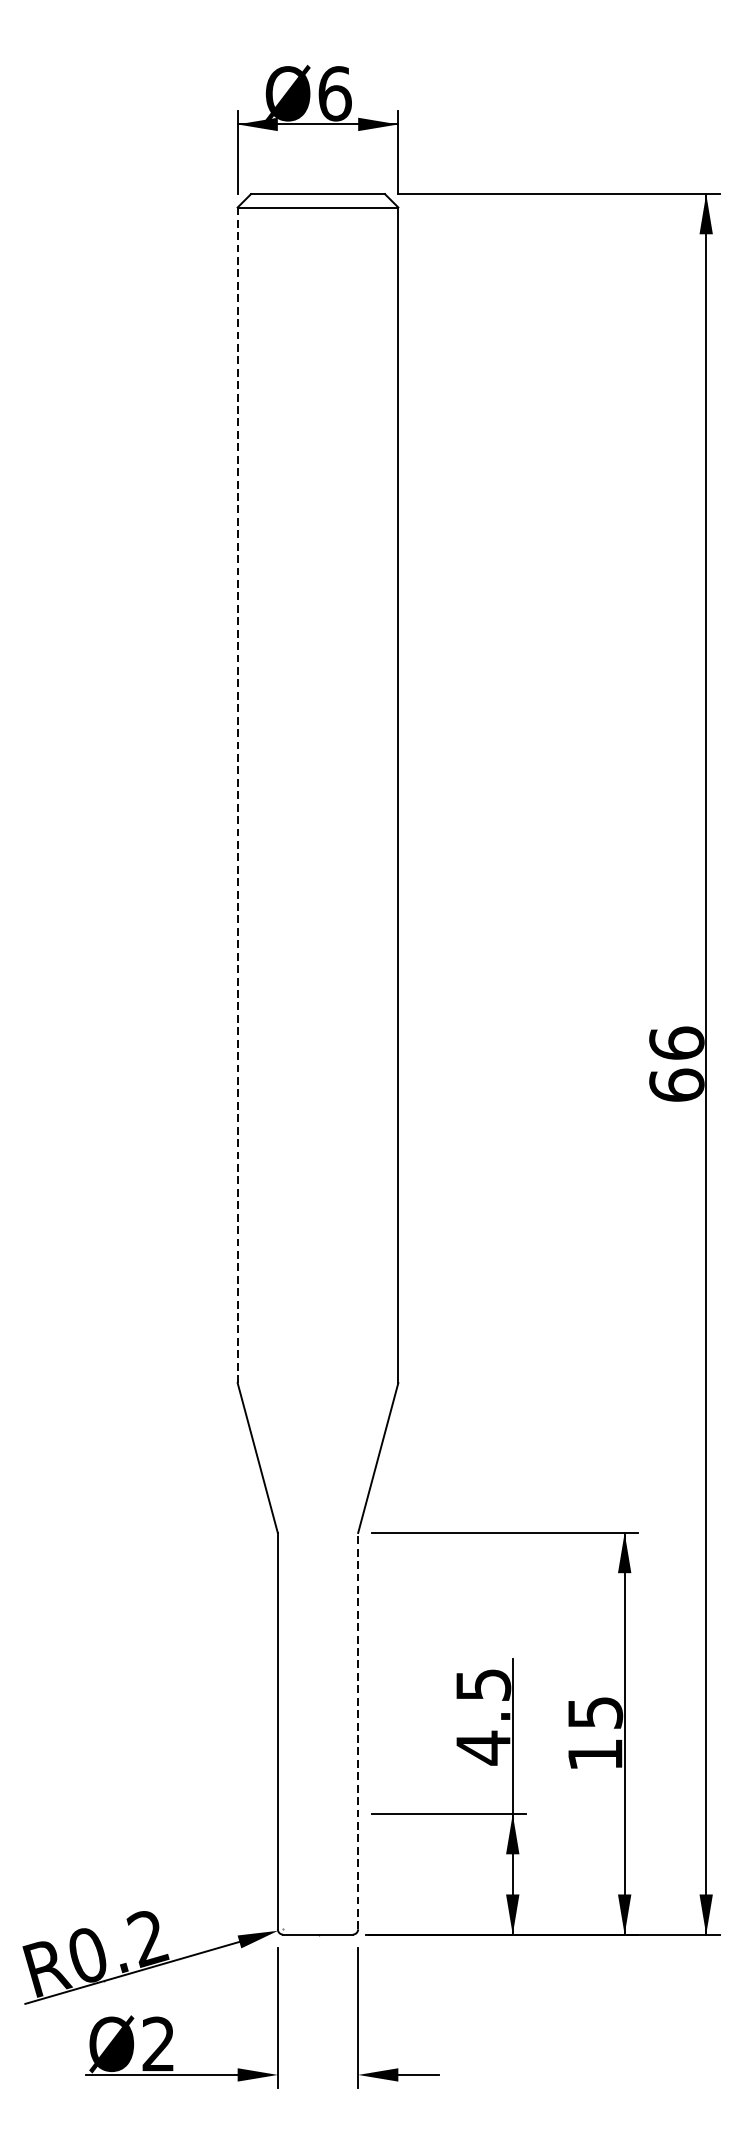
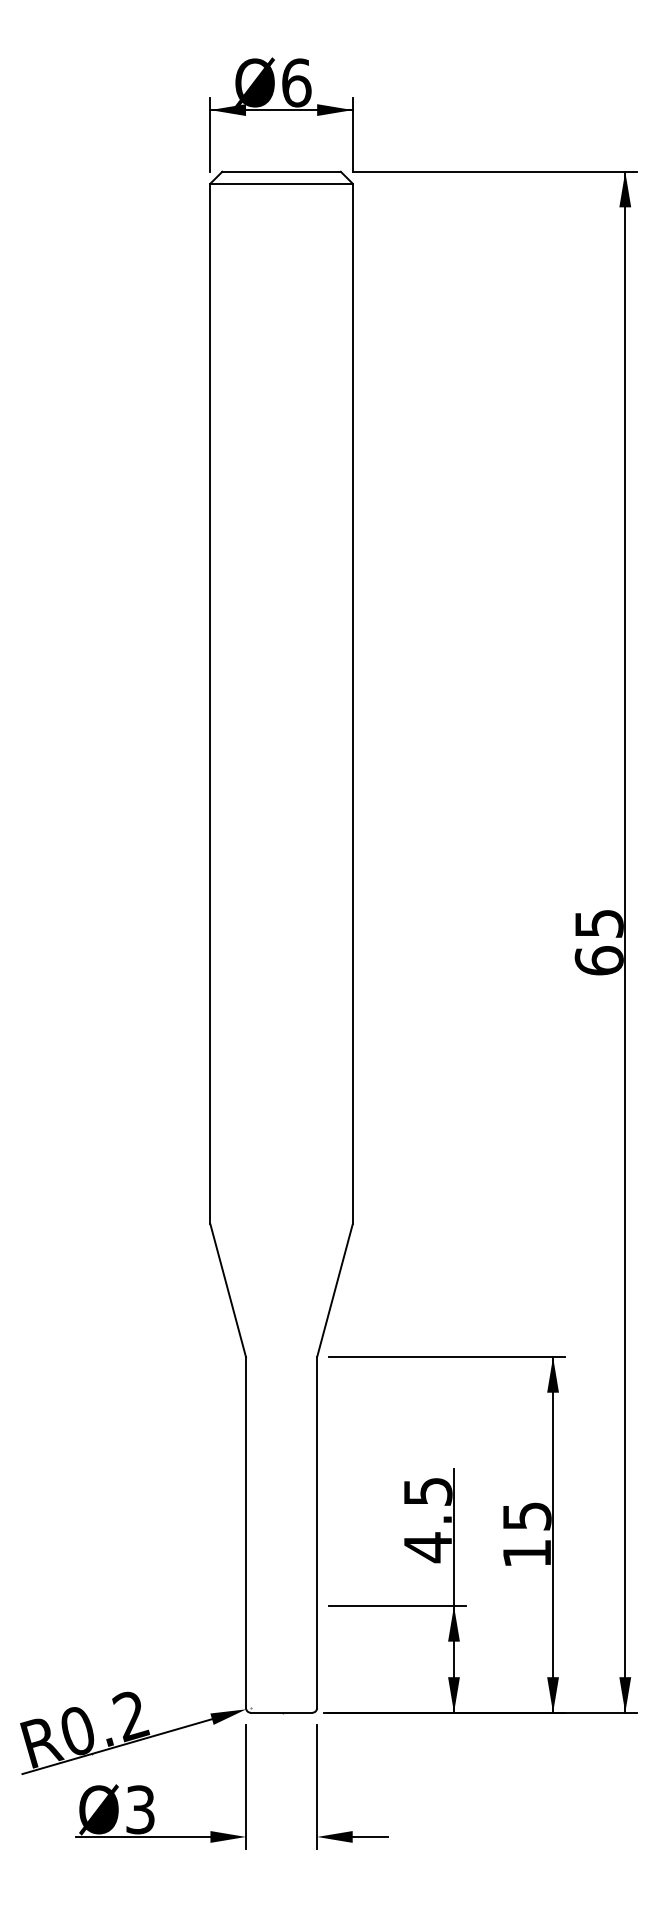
line: (237, 794) -> (210, 703), dashed -> solid
text: (675, 1043) -> (598, 923), 66 -> 65
line: (358, 1731) -> (317, 1532), dashed -> solid
text: (158, 2043) -> (140, 1809), 2 -> 3

